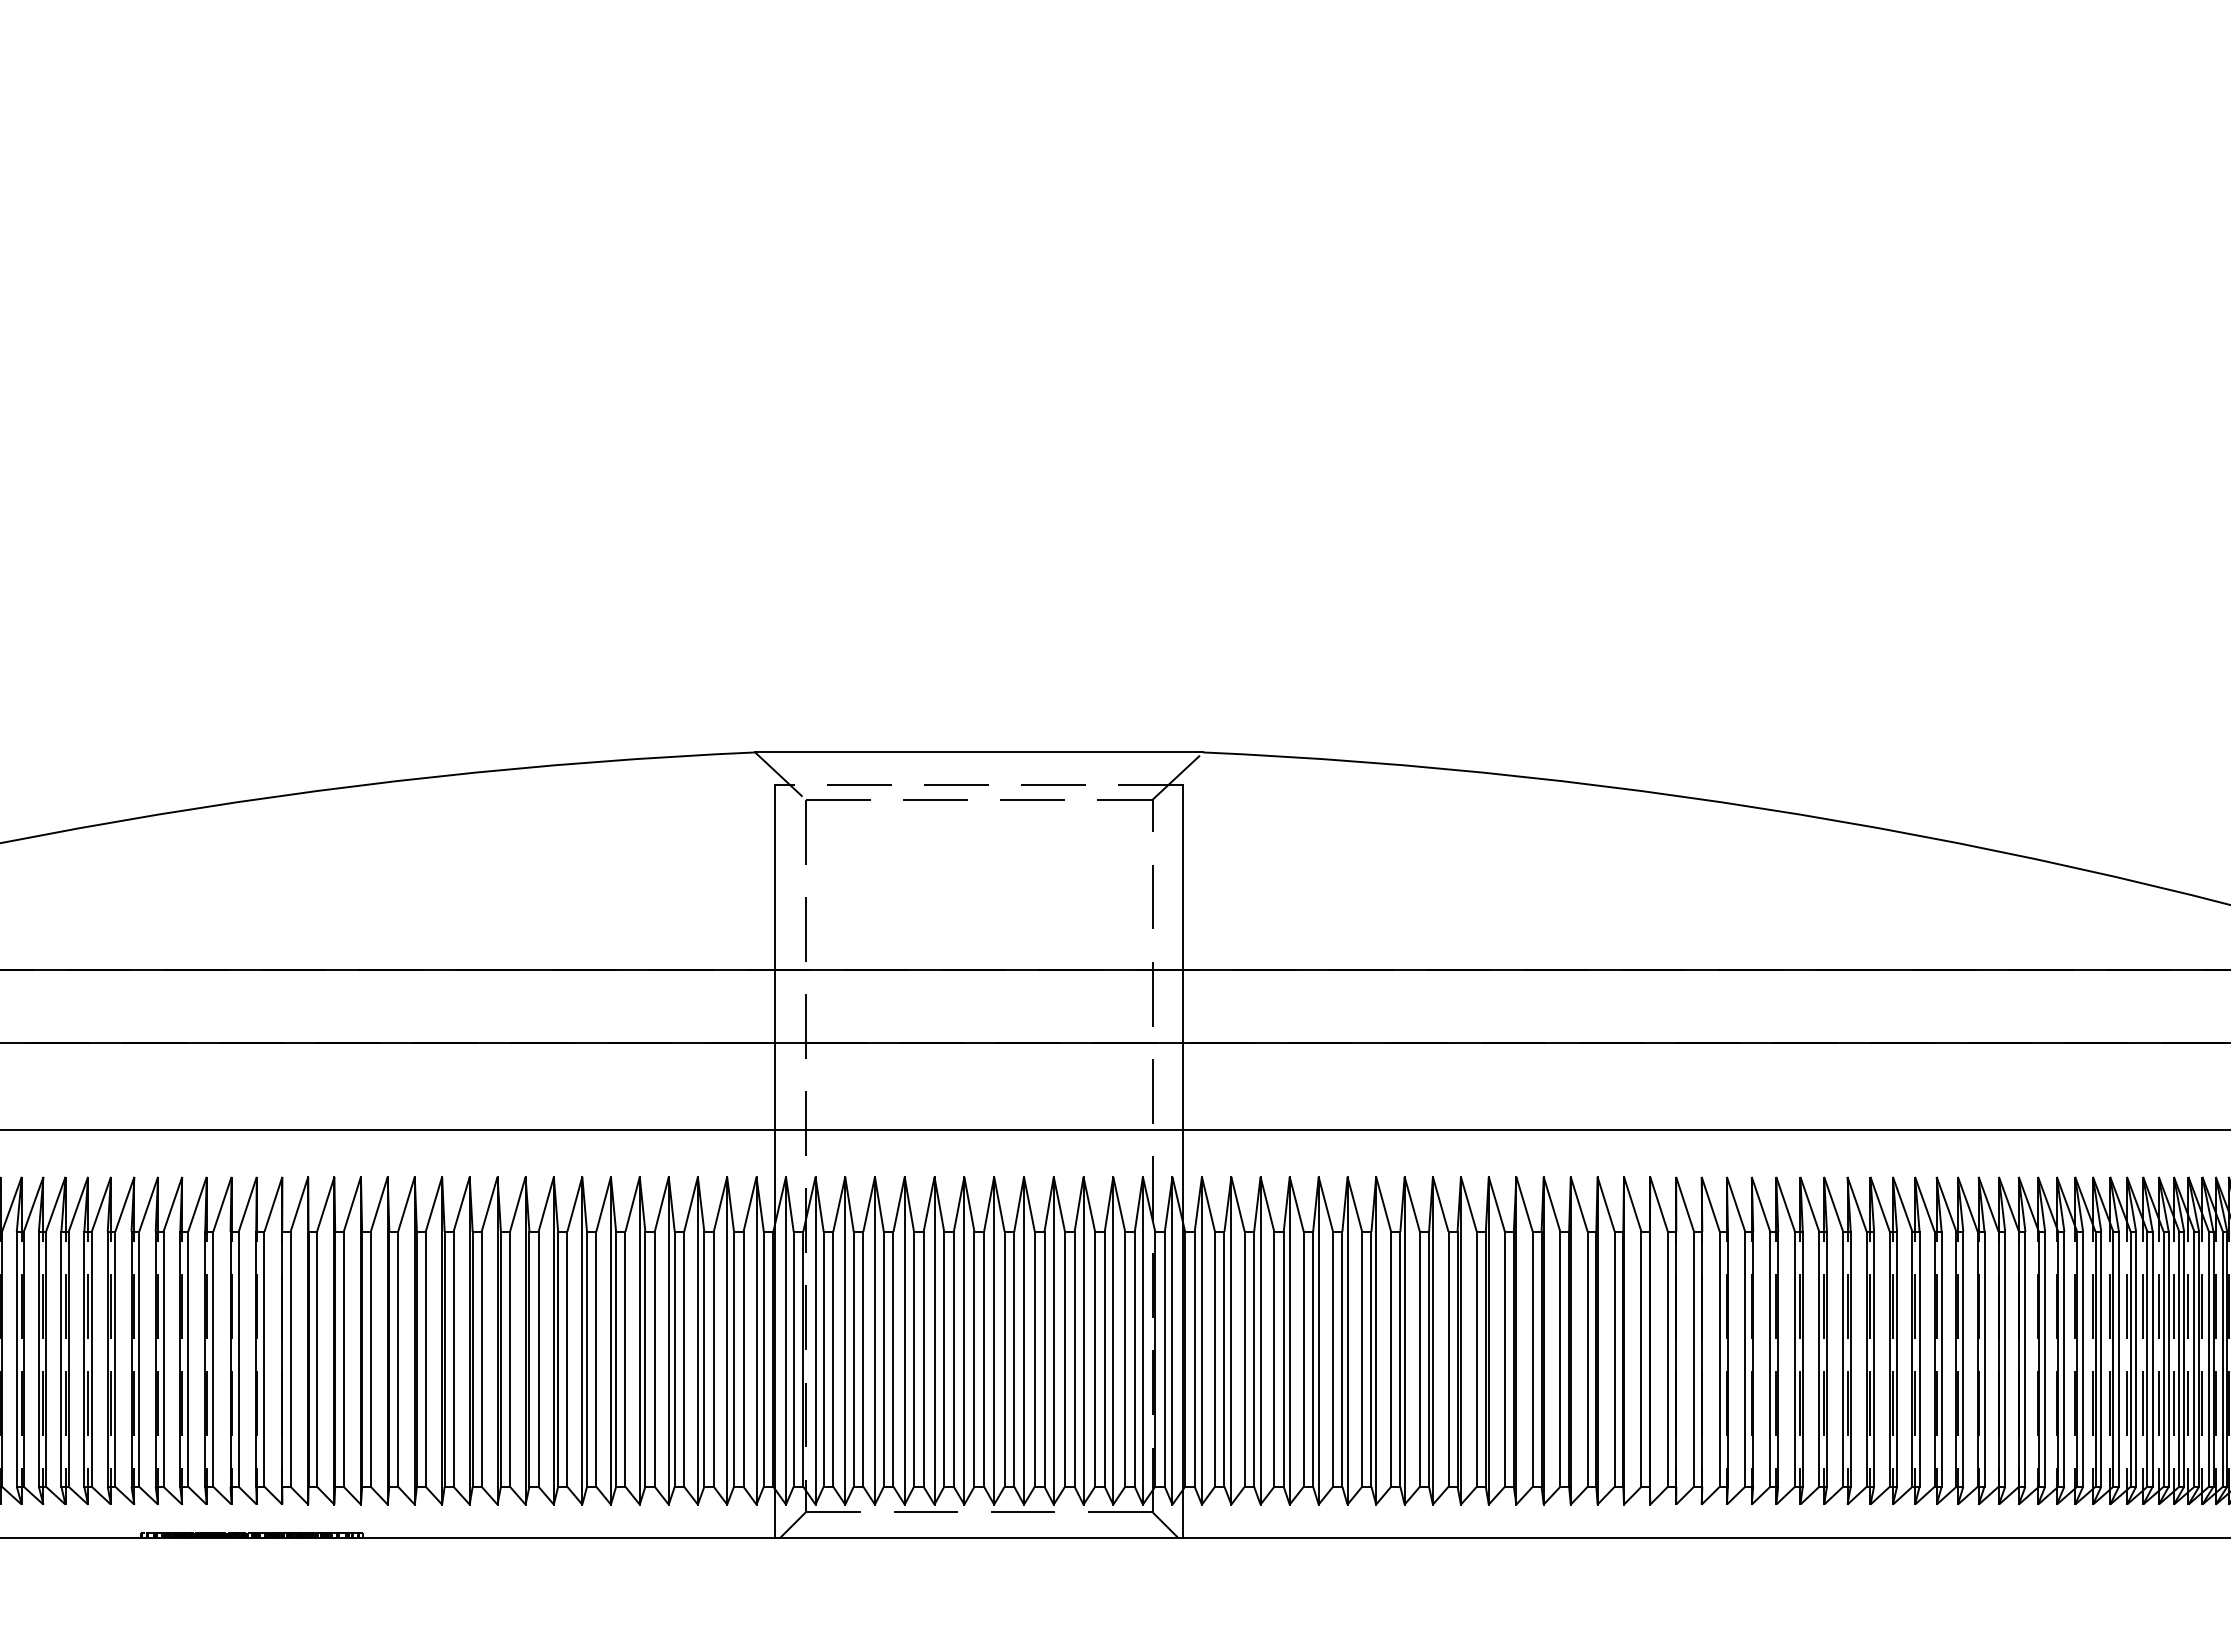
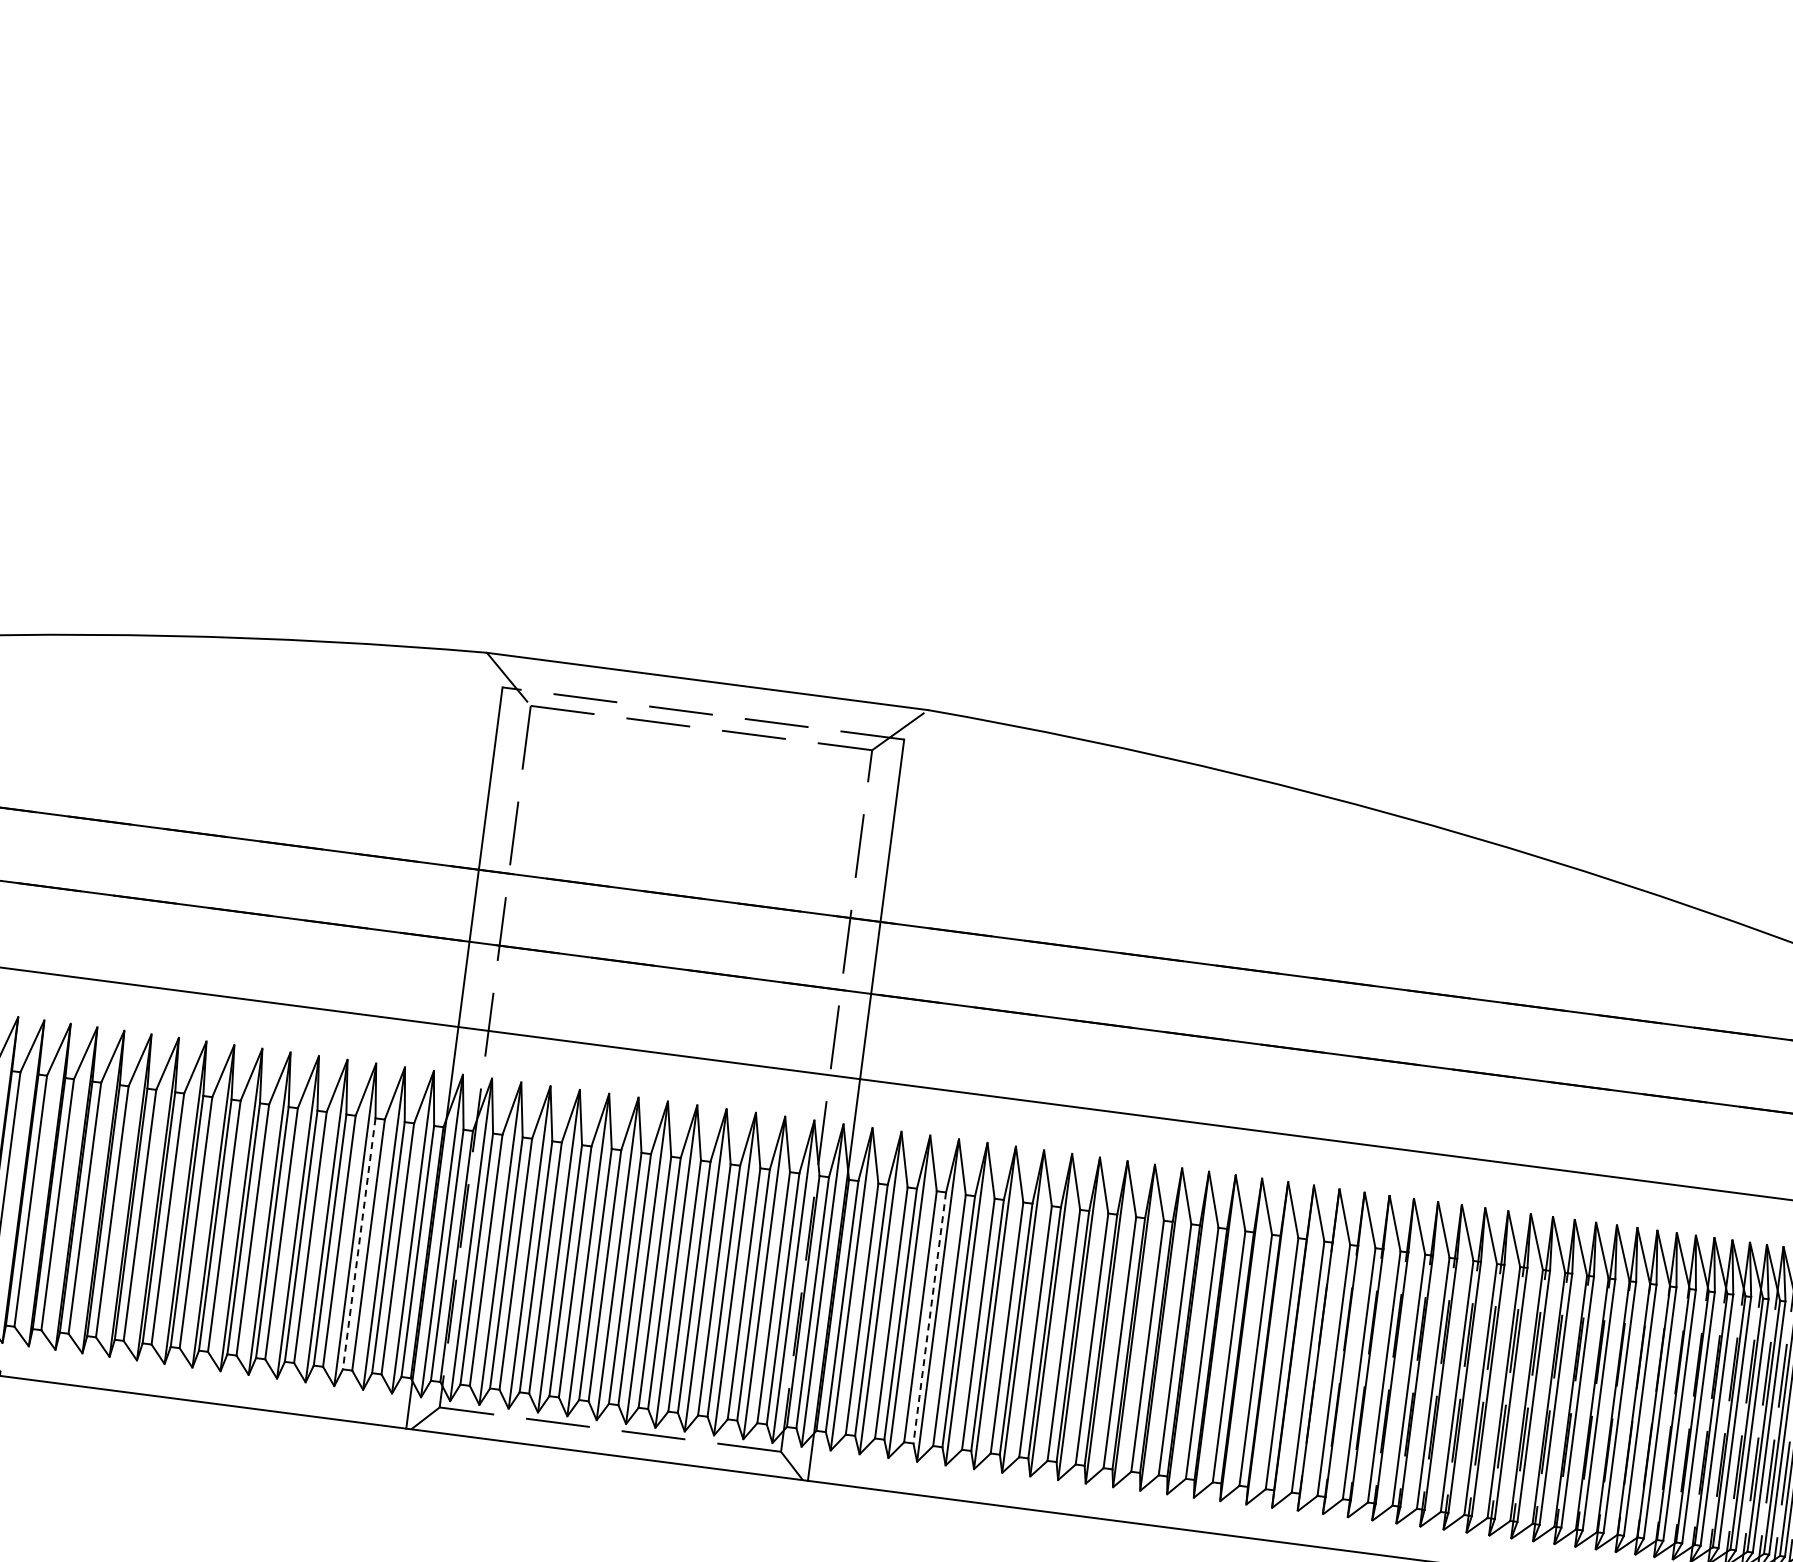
line: (704, 1359) -> (359, 1244), solid -> dashed
line: (1283, 1359) -> (929, 1318), solid -> dashed

